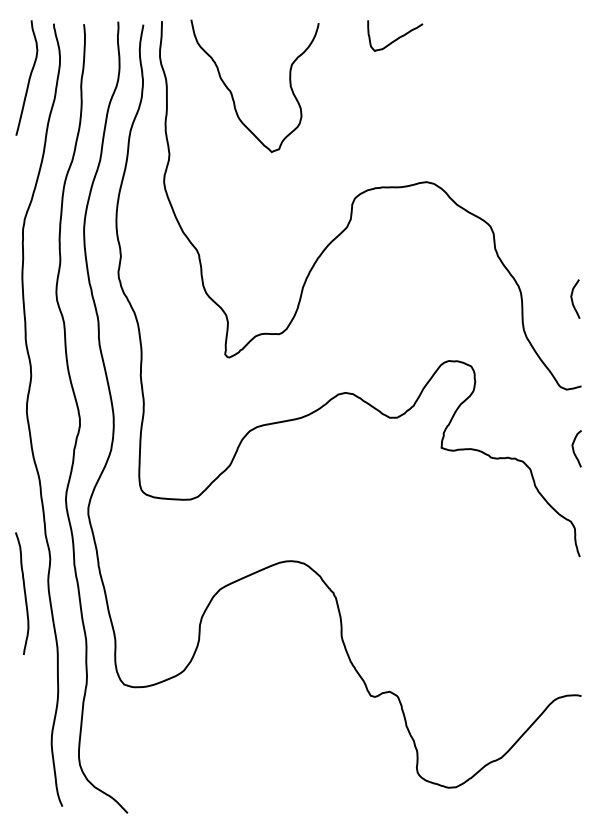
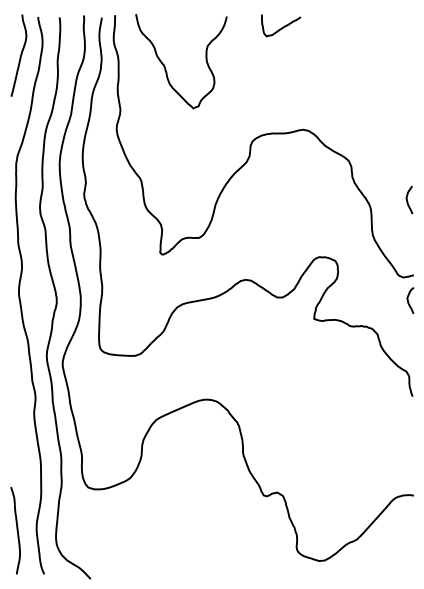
curve: (572, 298) -> (407, 199), moved
curve: (573, 448) -> (408, 300), moved
curve: (23, 593) -> (16, 530), moved

